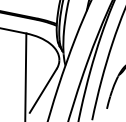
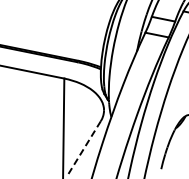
line: (43, 90) -> (84, 147), solid -> dashed

